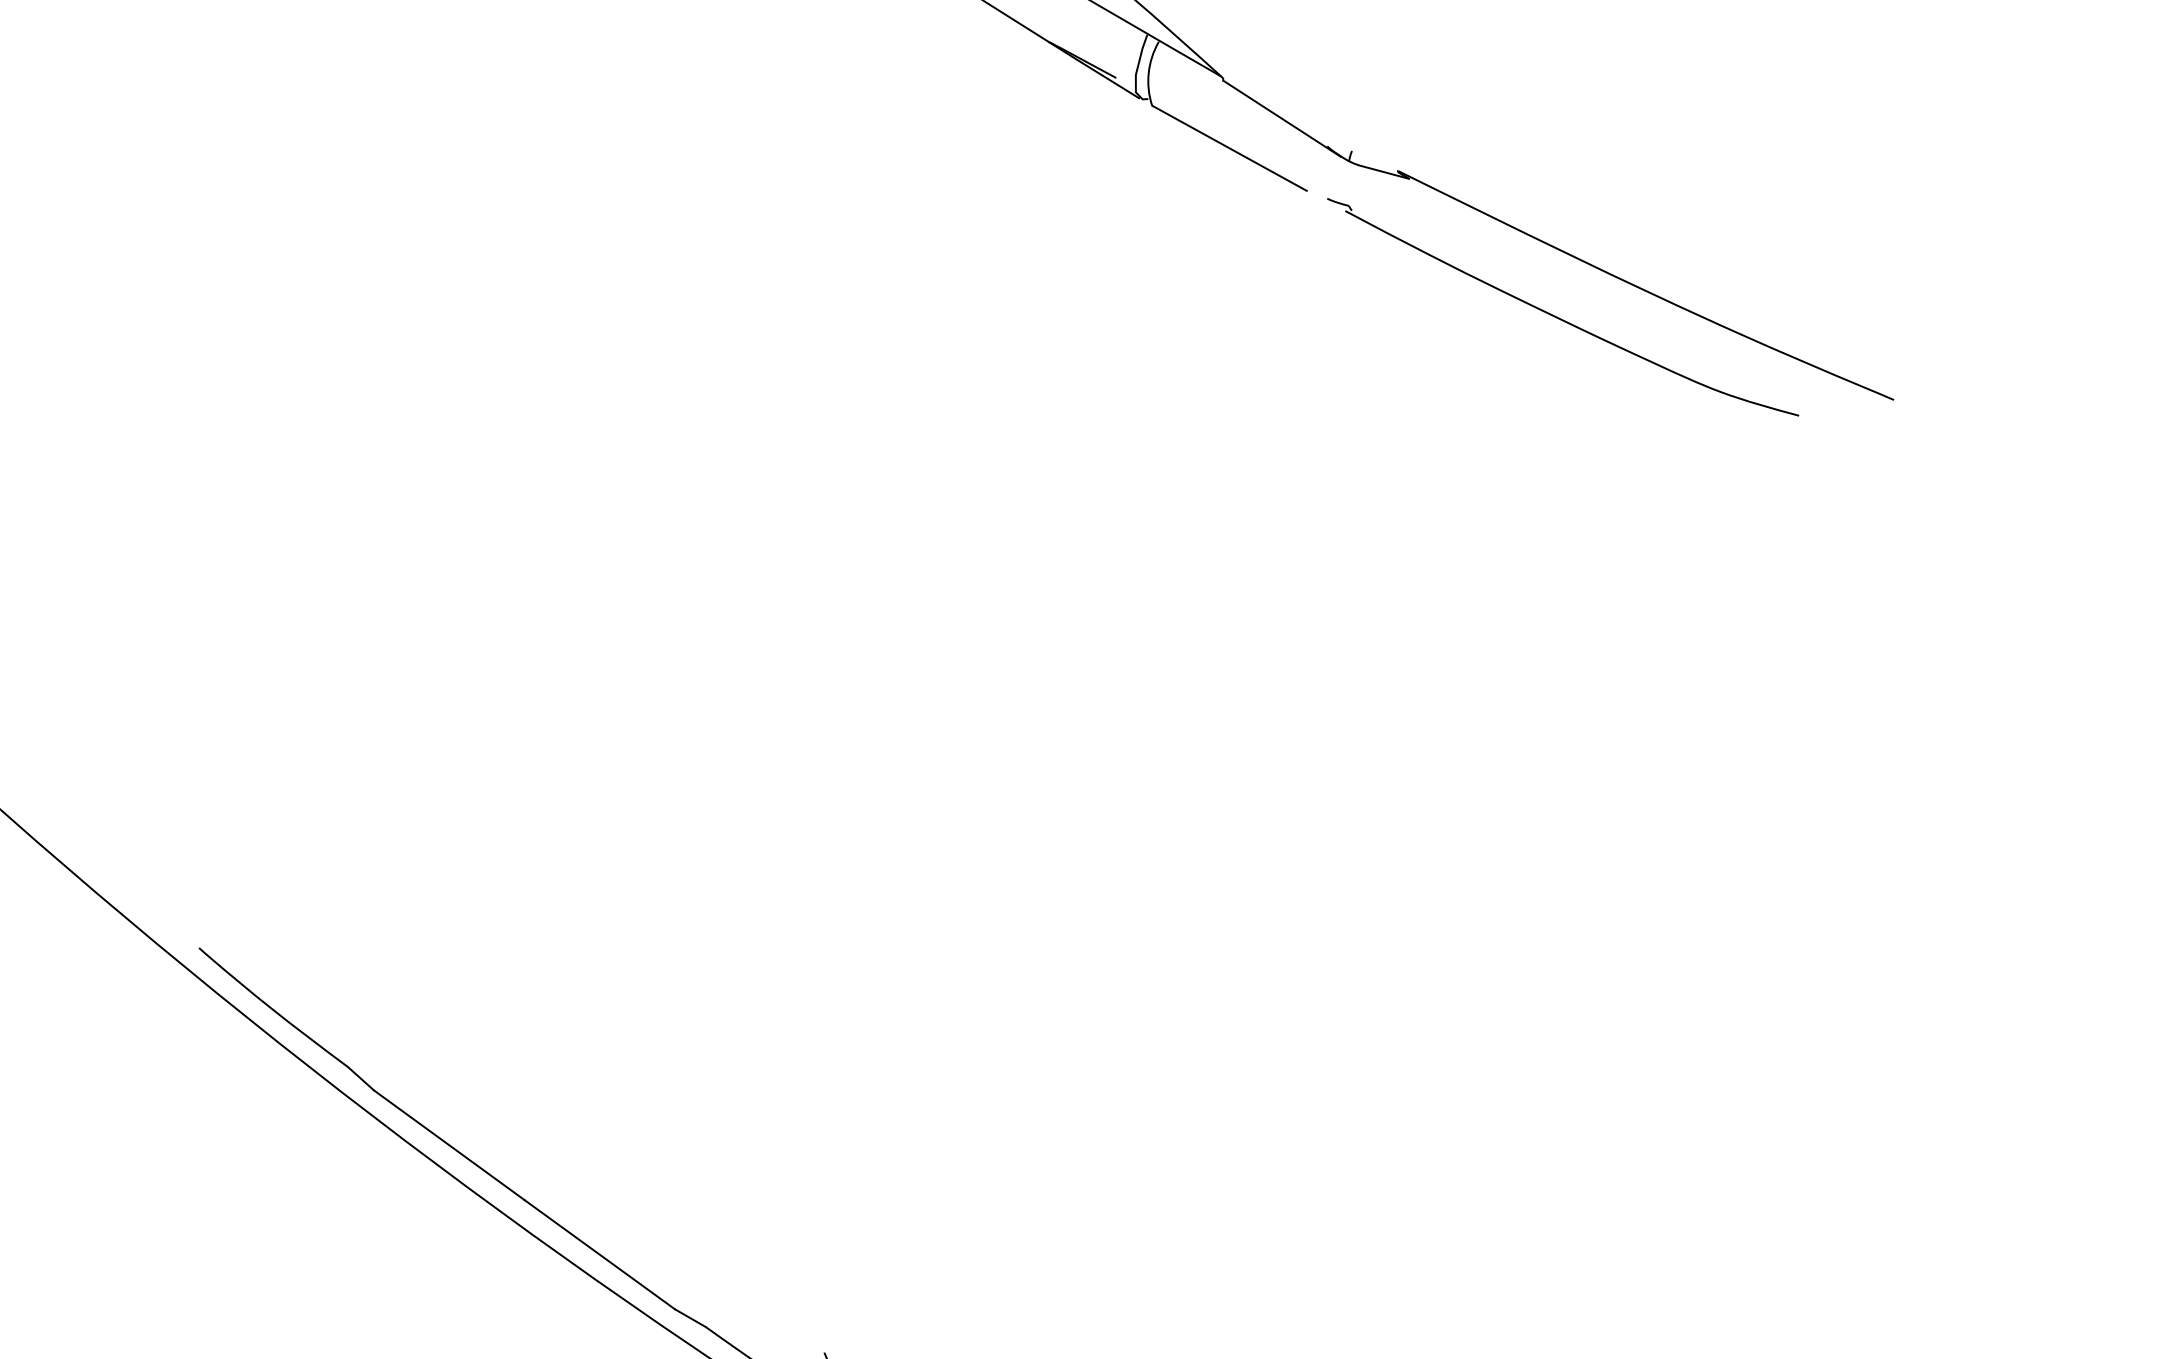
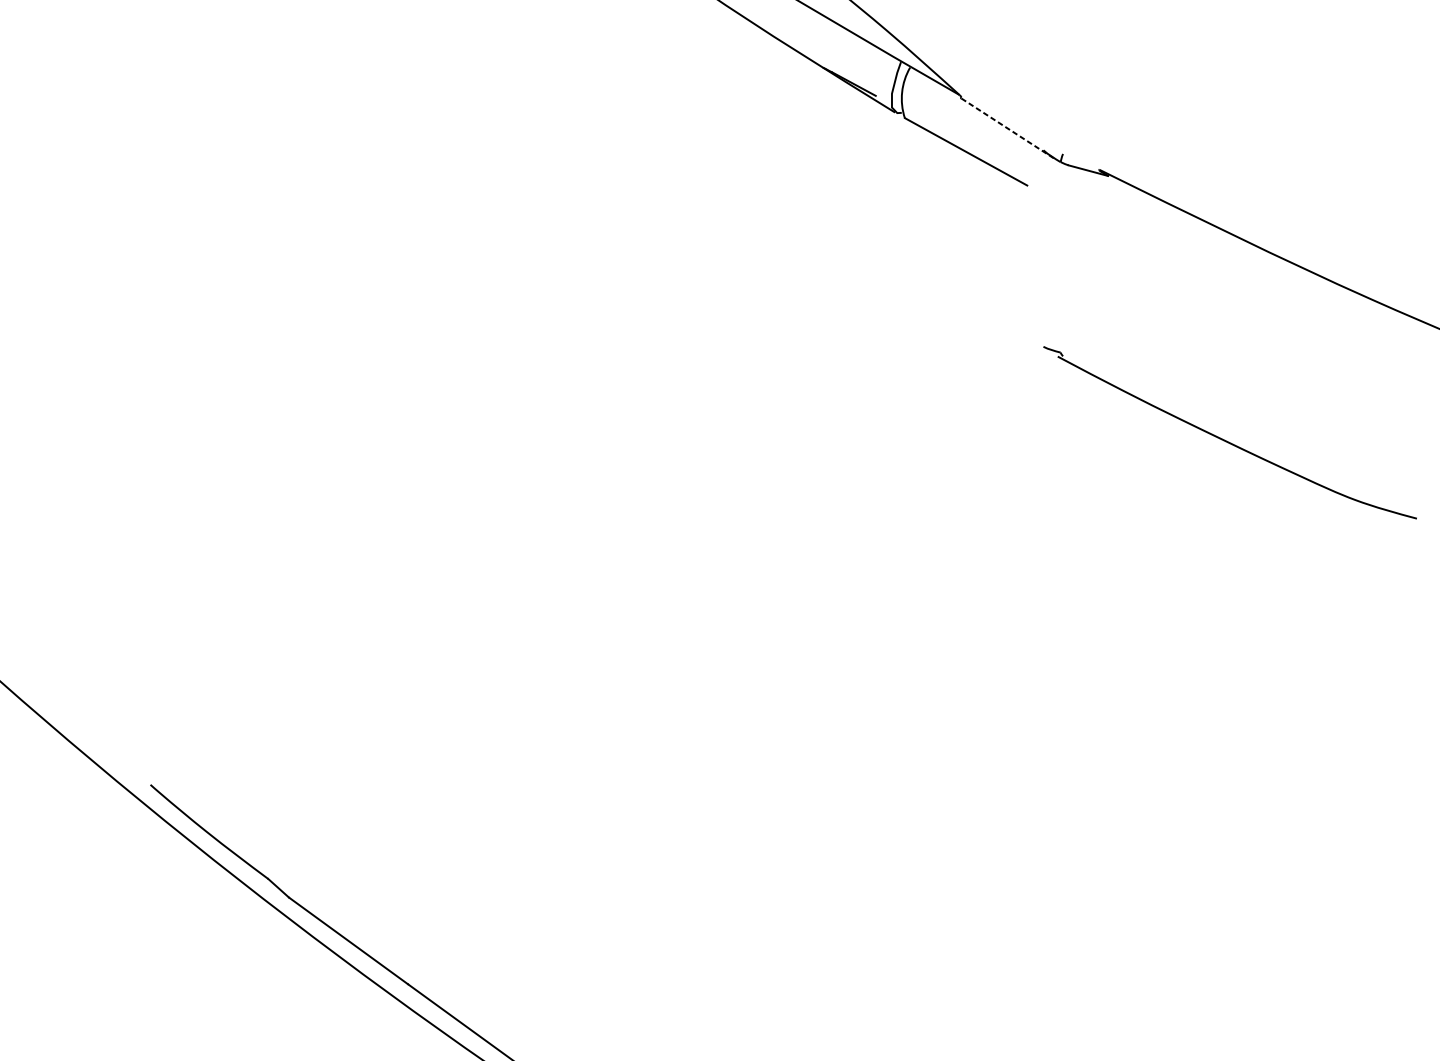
line: (1282, 118) -> (1008, 128), solid -> dashed
part: (1559, 317) -> (1227, 440), moved

